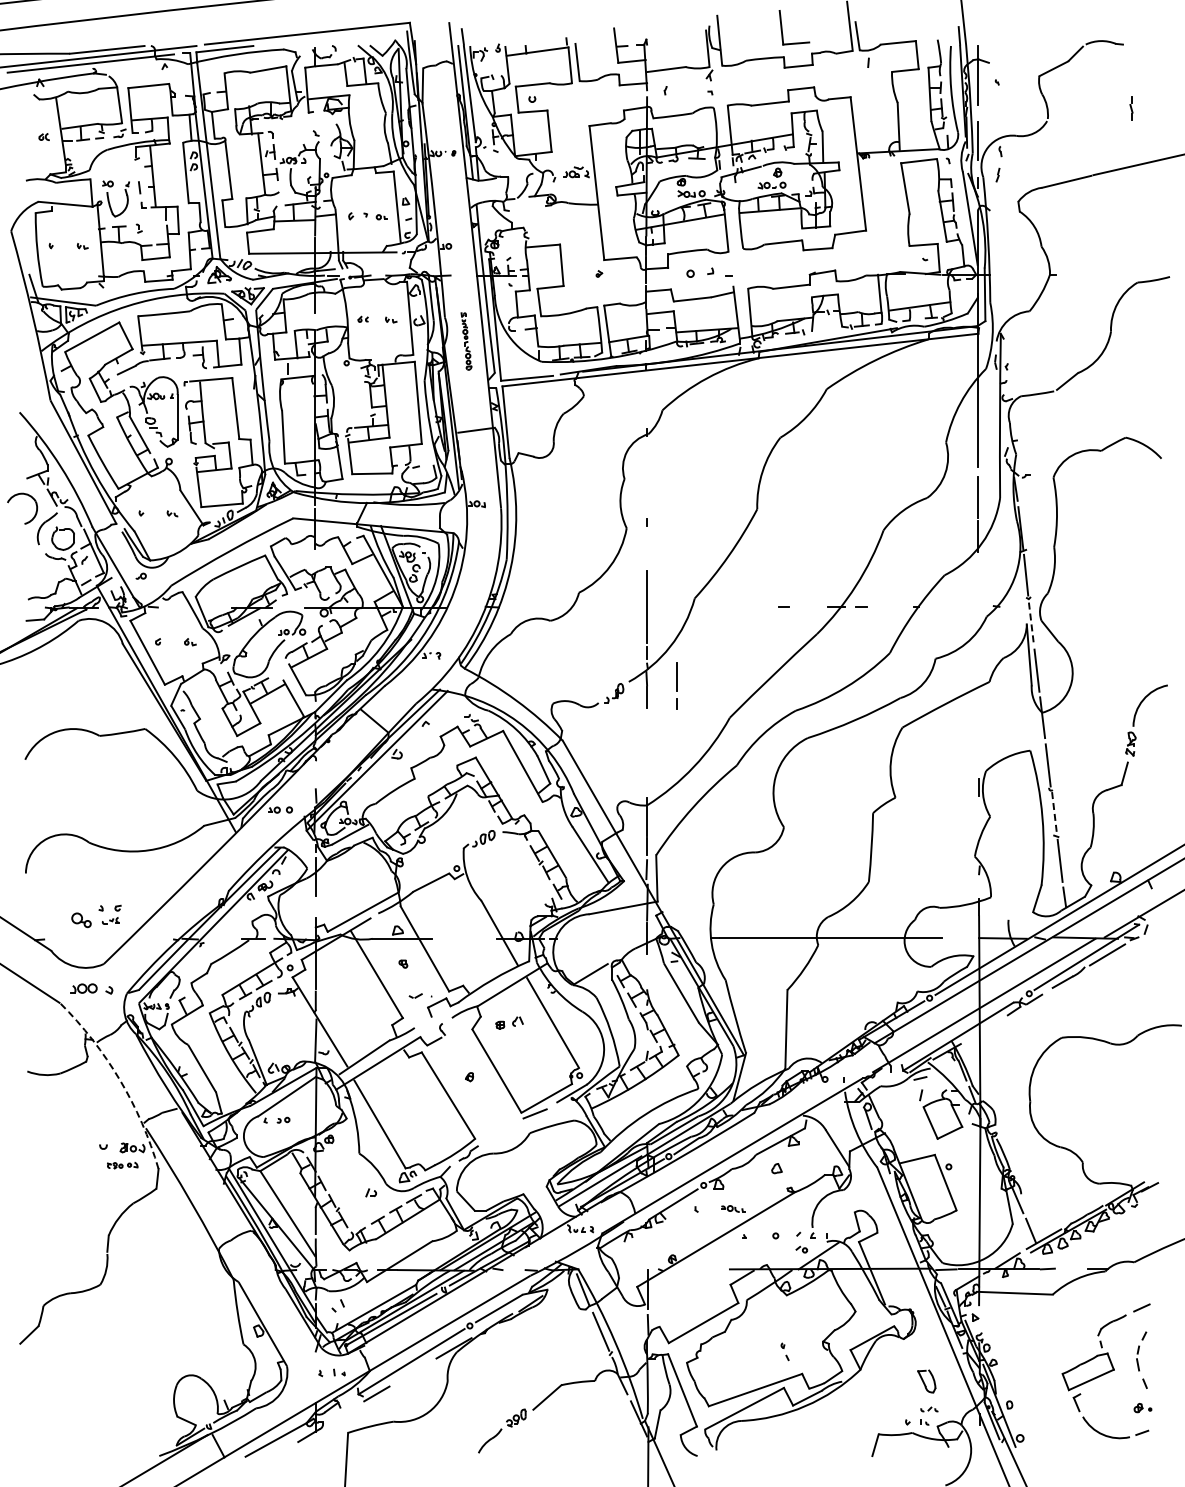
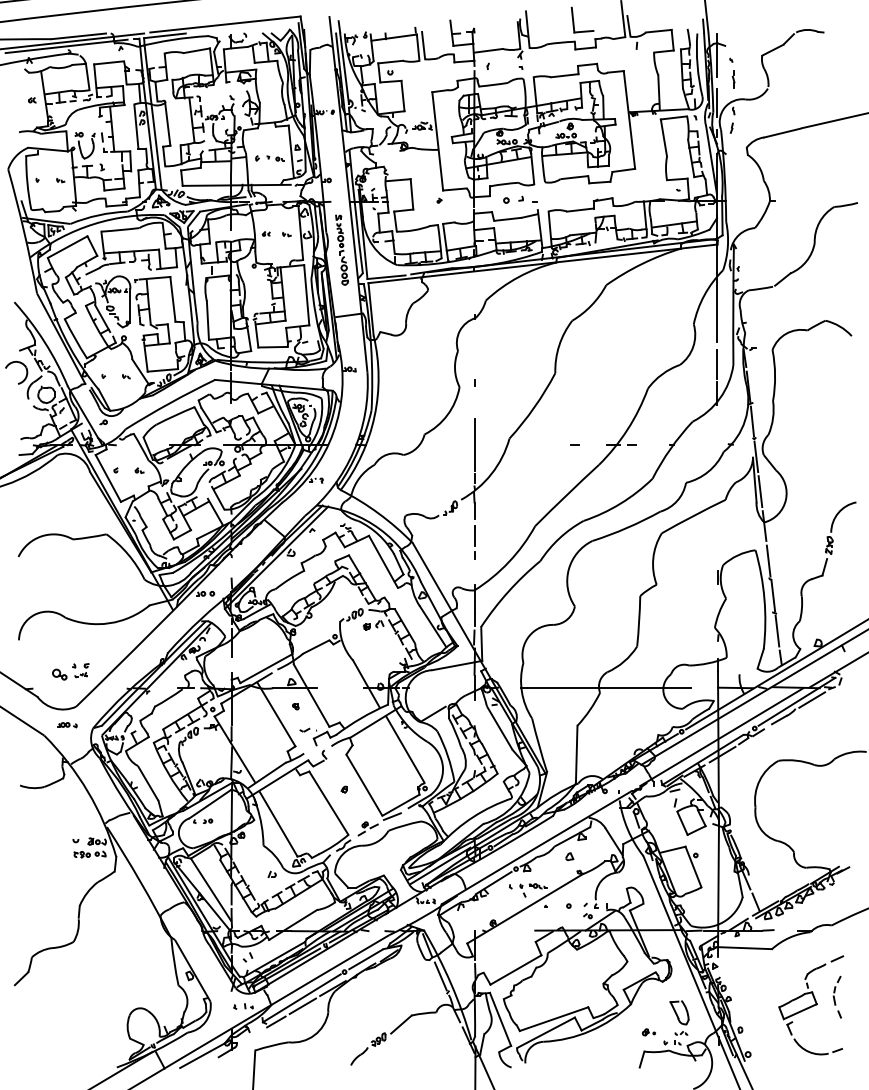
part: (1131, 108) -> (733, 79), moved
part: (466, 341) -> (342, 250), size x1.67
line: (1031, 623) -> (756, 457), dashed -> solid
line: (676, 685) -> (474, 542), moved
line: (1054, 813) -> (773, 596), dashed -> solid
part: (91, 989) -> (67, 725), size x0.62
part: (509, 1022) -> (373, 624), moved
line: (984, 1028) -> (721, 753), added
arc: (119, 1079) -> (87, 791), dashed -> solid
part: (502, 1130) -> (368, 828), added
part: (122, 1165) -> (89, 854), size x1.43
part: (784, 1351) -> (522, 890), moved
line: (412, 1372) -> (302, 1006), added
part: (926, 1381) -> (679, 1012), size x1.43
part: (1142, 1408) -> (648, 1032), moved

